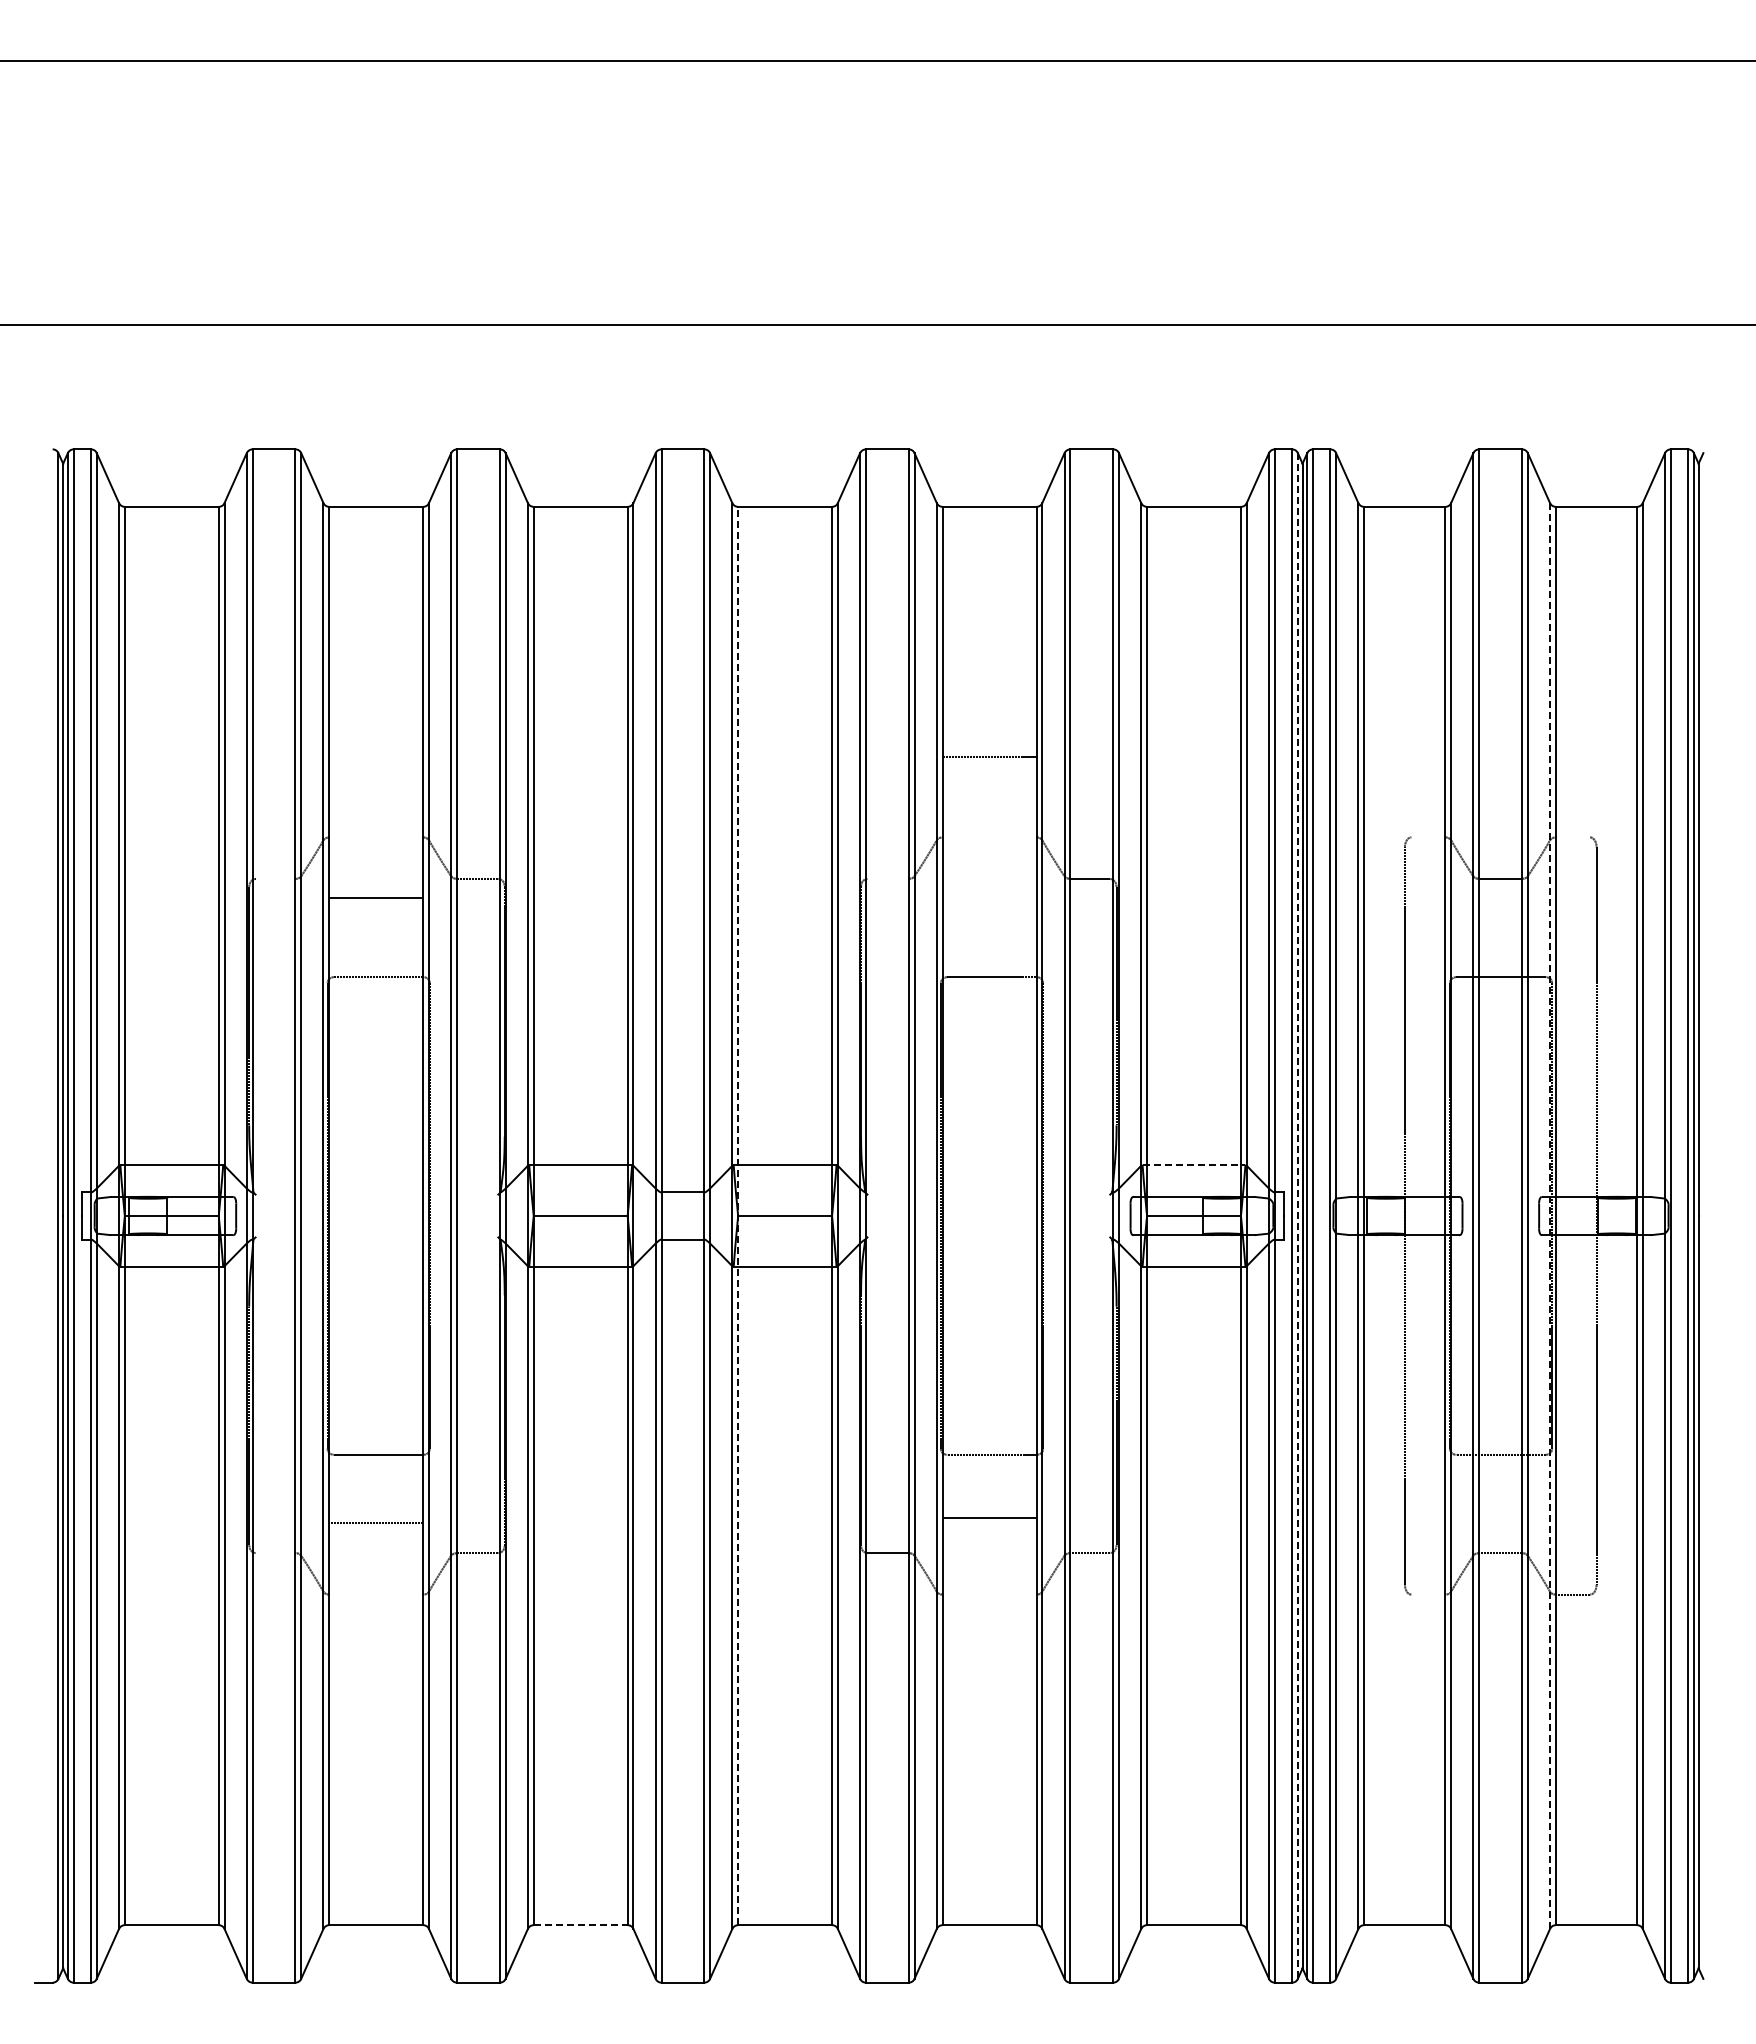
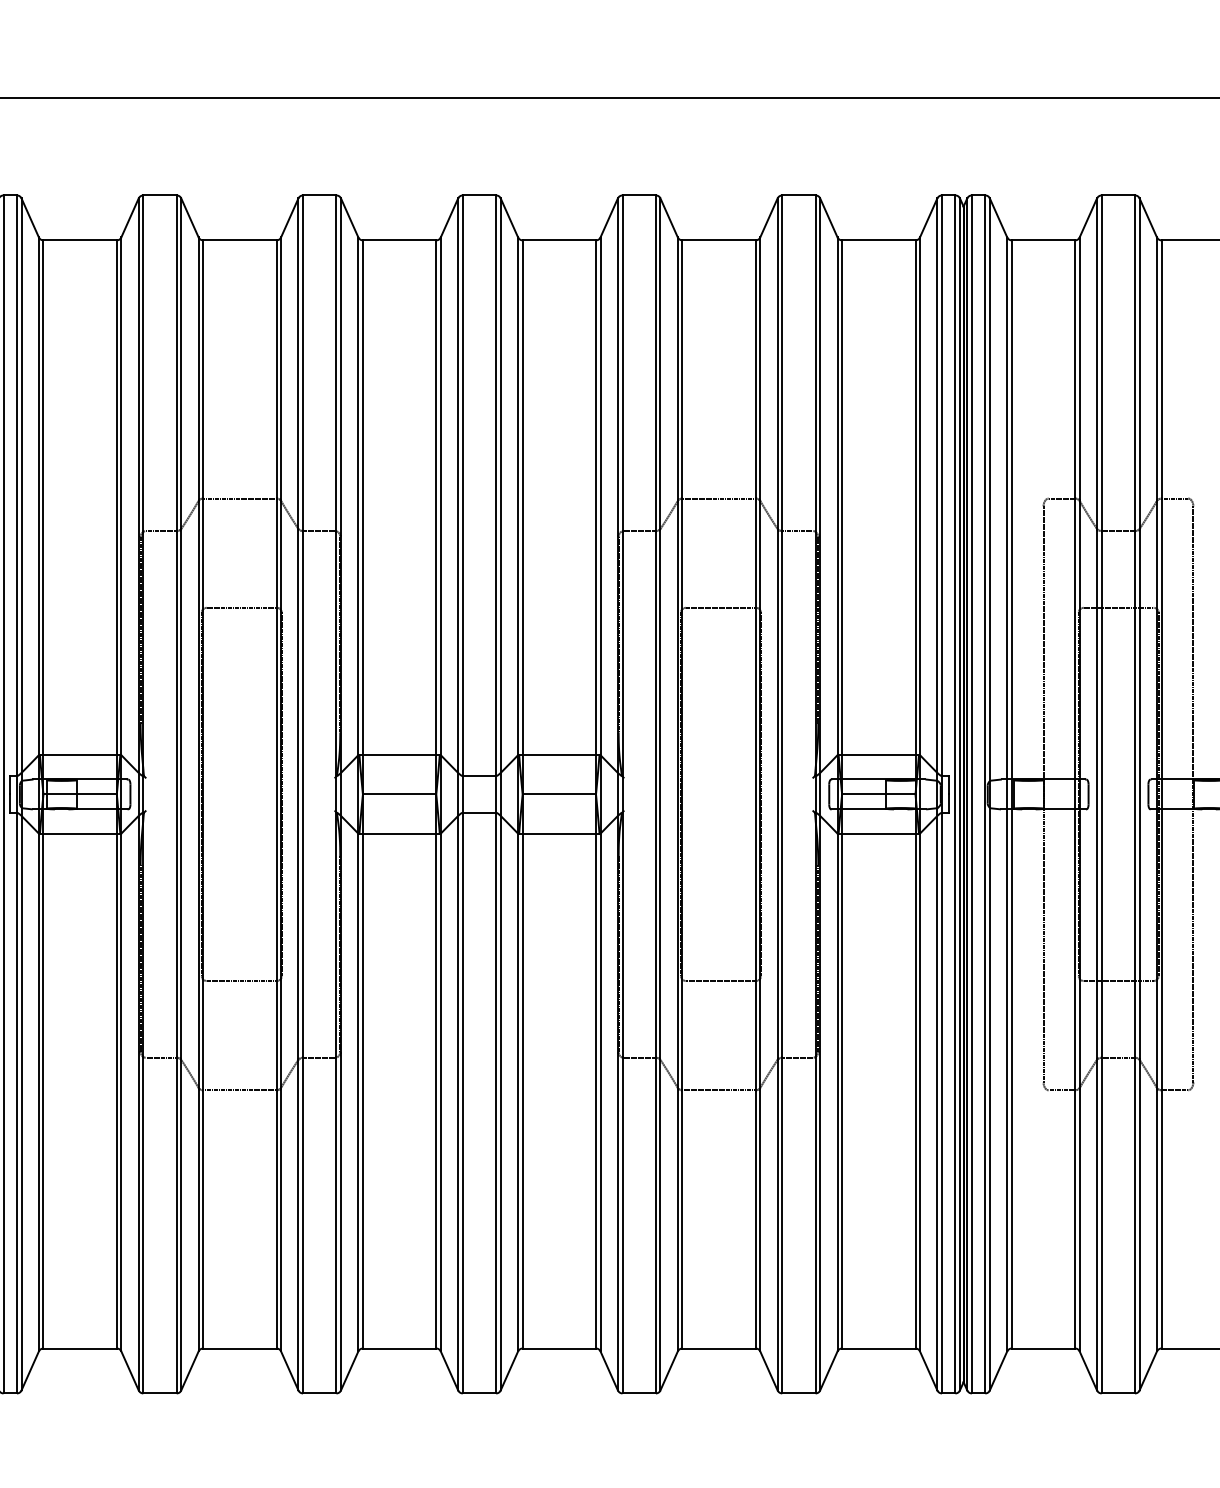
line: (989, 757) -> (719, 498), moved
line: (1428, 837) -> (1062, 498), added
line: (1572, 837) -> (1174, 498), added
line: (275, 878) -> (161, 530), added
line: (887, 878) -> (639, 530), added
line: (376, 898) -> (240, 498), moved
line: (1194, 1164) -> (879, 754), dashed -> solid
line: (738, 1215) -> (522, 794), dashed -> solid
line: (1297, 1216) -> (959, 794), dashed -> solid
line: (1550, 1216) -> (1157, 794), dashed -> solid
line: (989, 1517) -> (719, 1090), moved
line: (376, 1522) -> (240, 1090), moved
line: (275, 1553) -> (161, 1058), added
line: (1428, 1594) -> (1062, 1090), added
line: (580, 1925) -> (399, 1348), dashed -> solid

